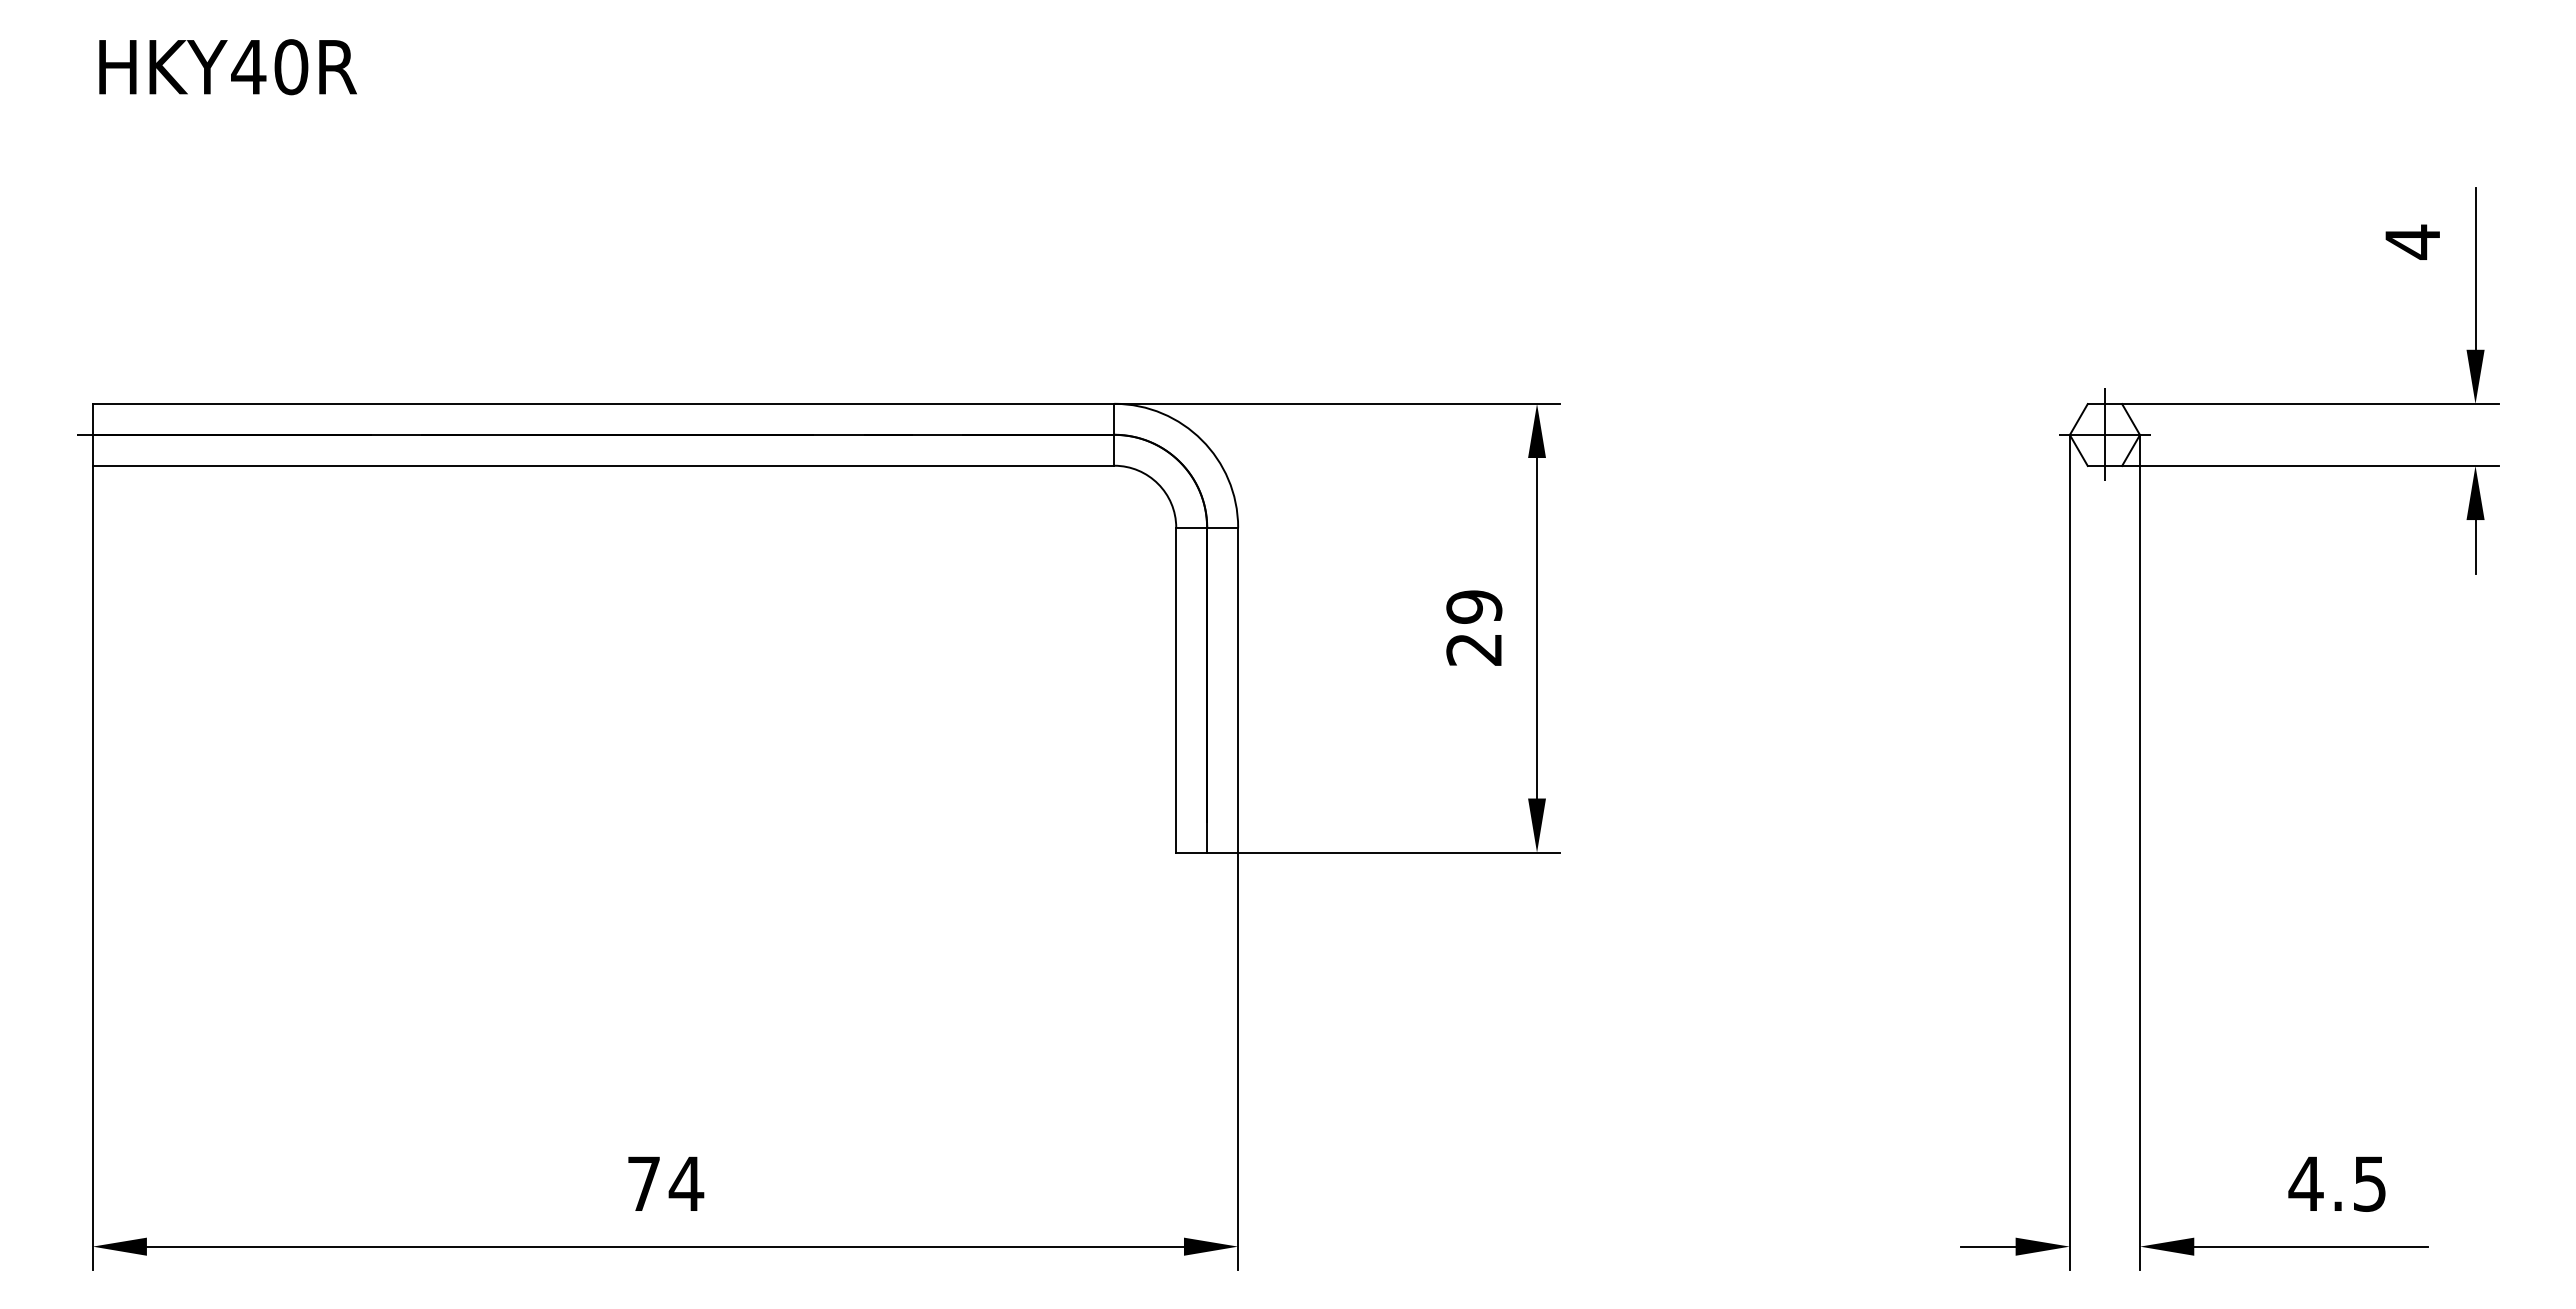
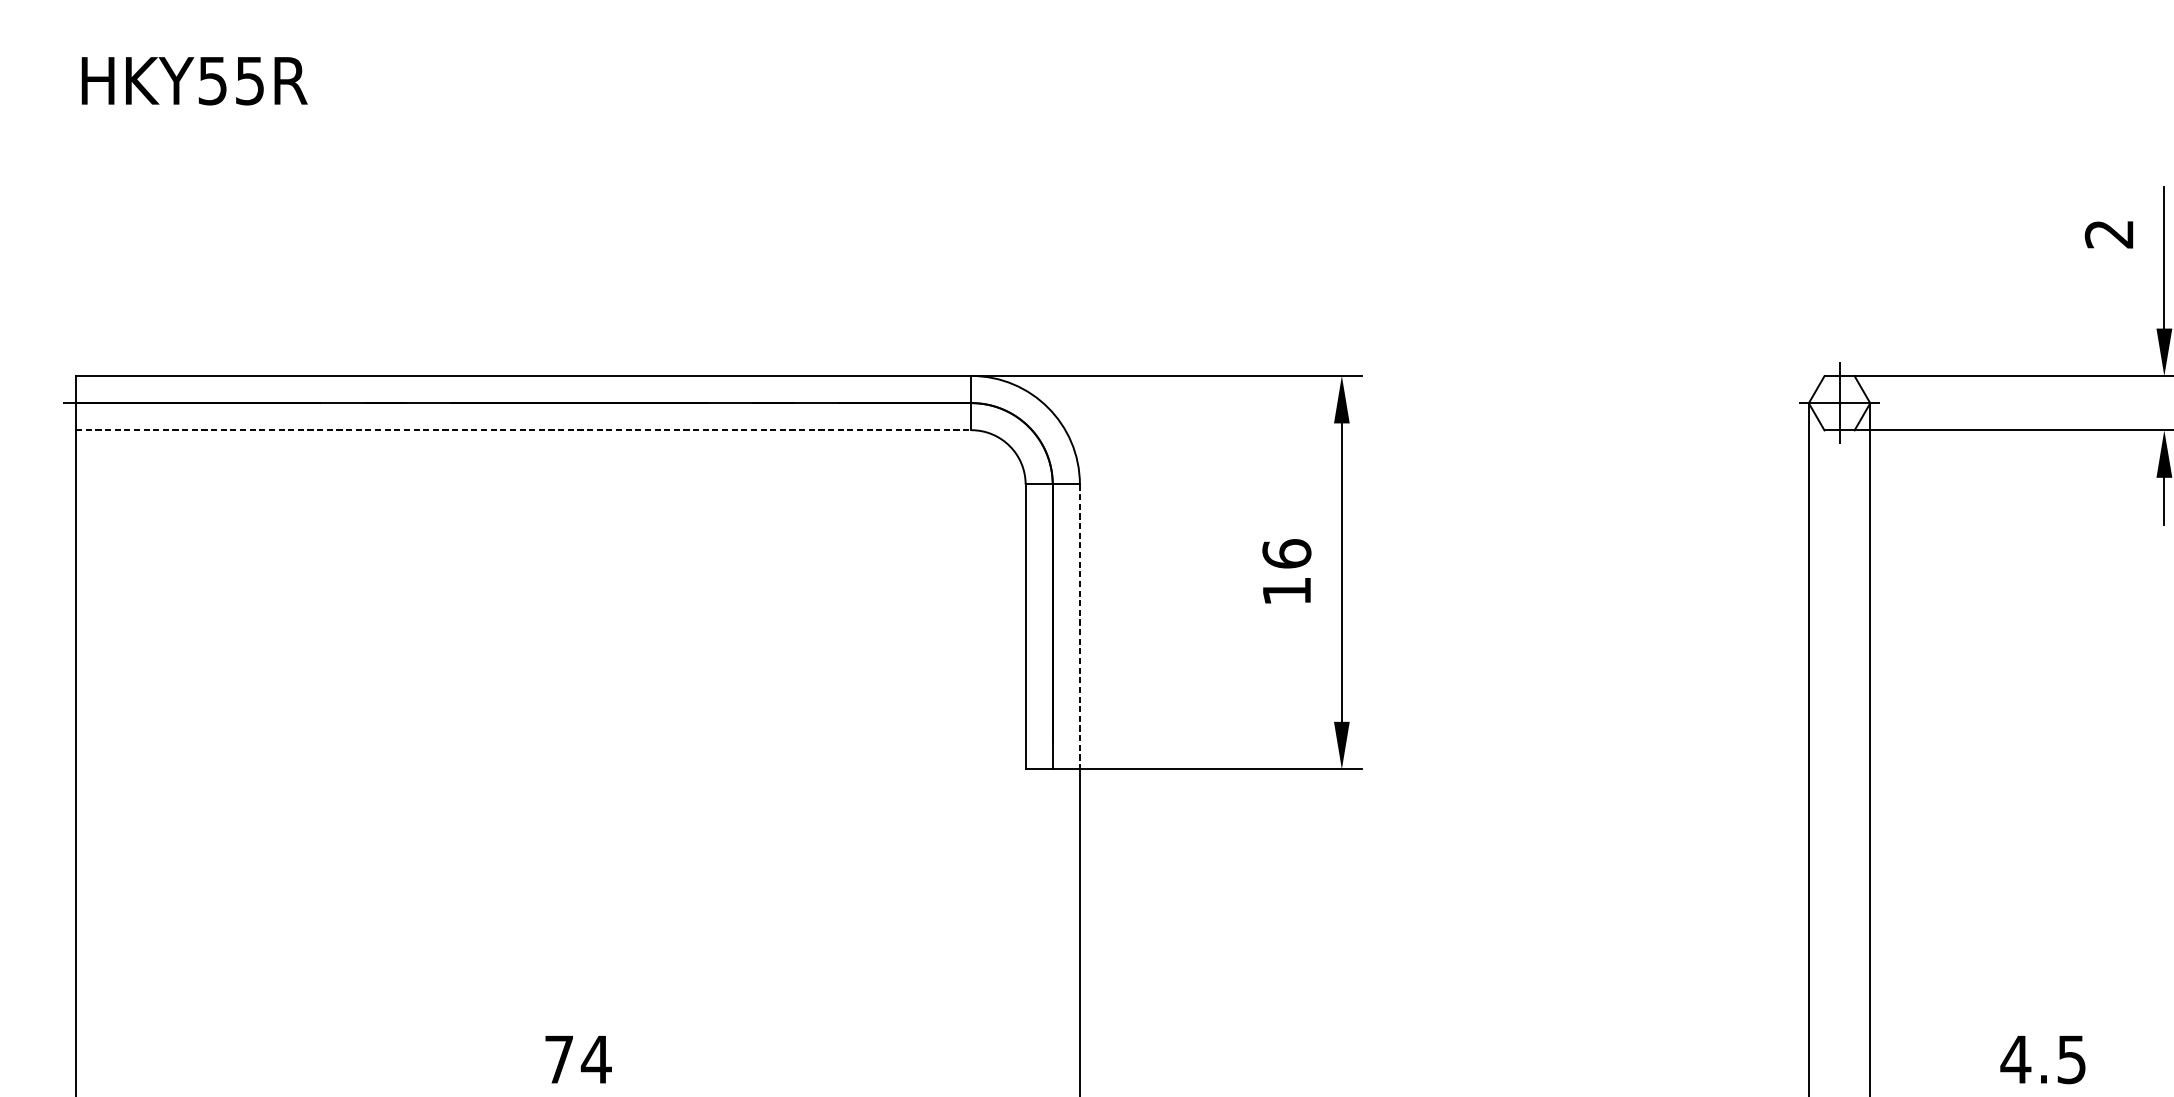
text: (269, 67) -> (230, 81), HKY40R -> HKY55R
text: (2411, 241) -> (2108, 233), 4 -> 2
line: (603, 465) -> (523, 429), solid -> dashed
text: (1474, 627) -> (1287, 571), 29 -> 16
line: (1238, 690) -> (1080, 627), solid -> dashed

